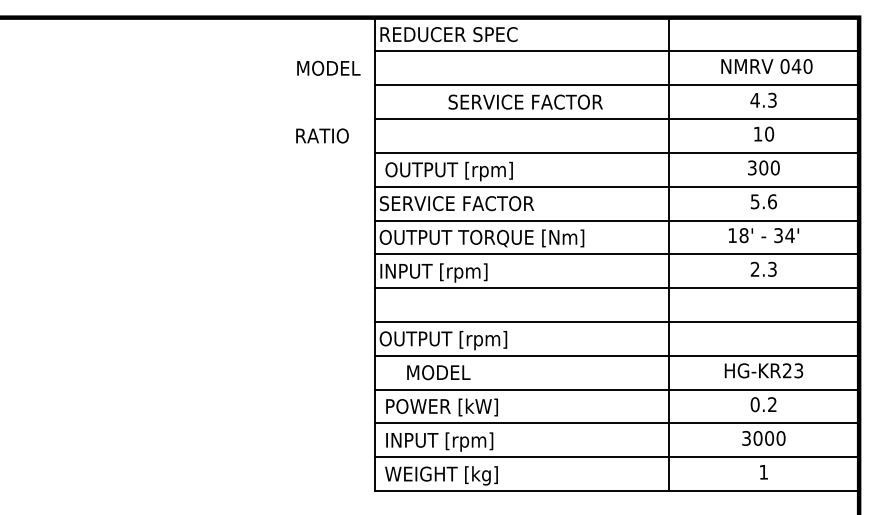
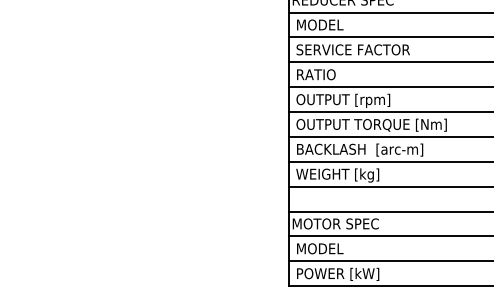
text: (328, 67) -> (320, 24), moved
text: (525, 101) -> (353, 49), moved
text: (322, 135) -> (316, 74), moved
text: (484, 204) -> (369, 125), SERVICE FACTOR -> OUTPUT TORQUE [Nm]
text: (481, 238) -> (367, 150), OUTPUT TORQUE [Nm] -> BACKLASH  [arc-m]
text: (438, 272) -> (335, 175), INPUT [rpm] -> WEIGHT [kg]
text: (443, 340) -> (339, 225), OUTPUT [rpm] -> MOTOR SPEC
text: (438, 372) -> (320, 248), moved

